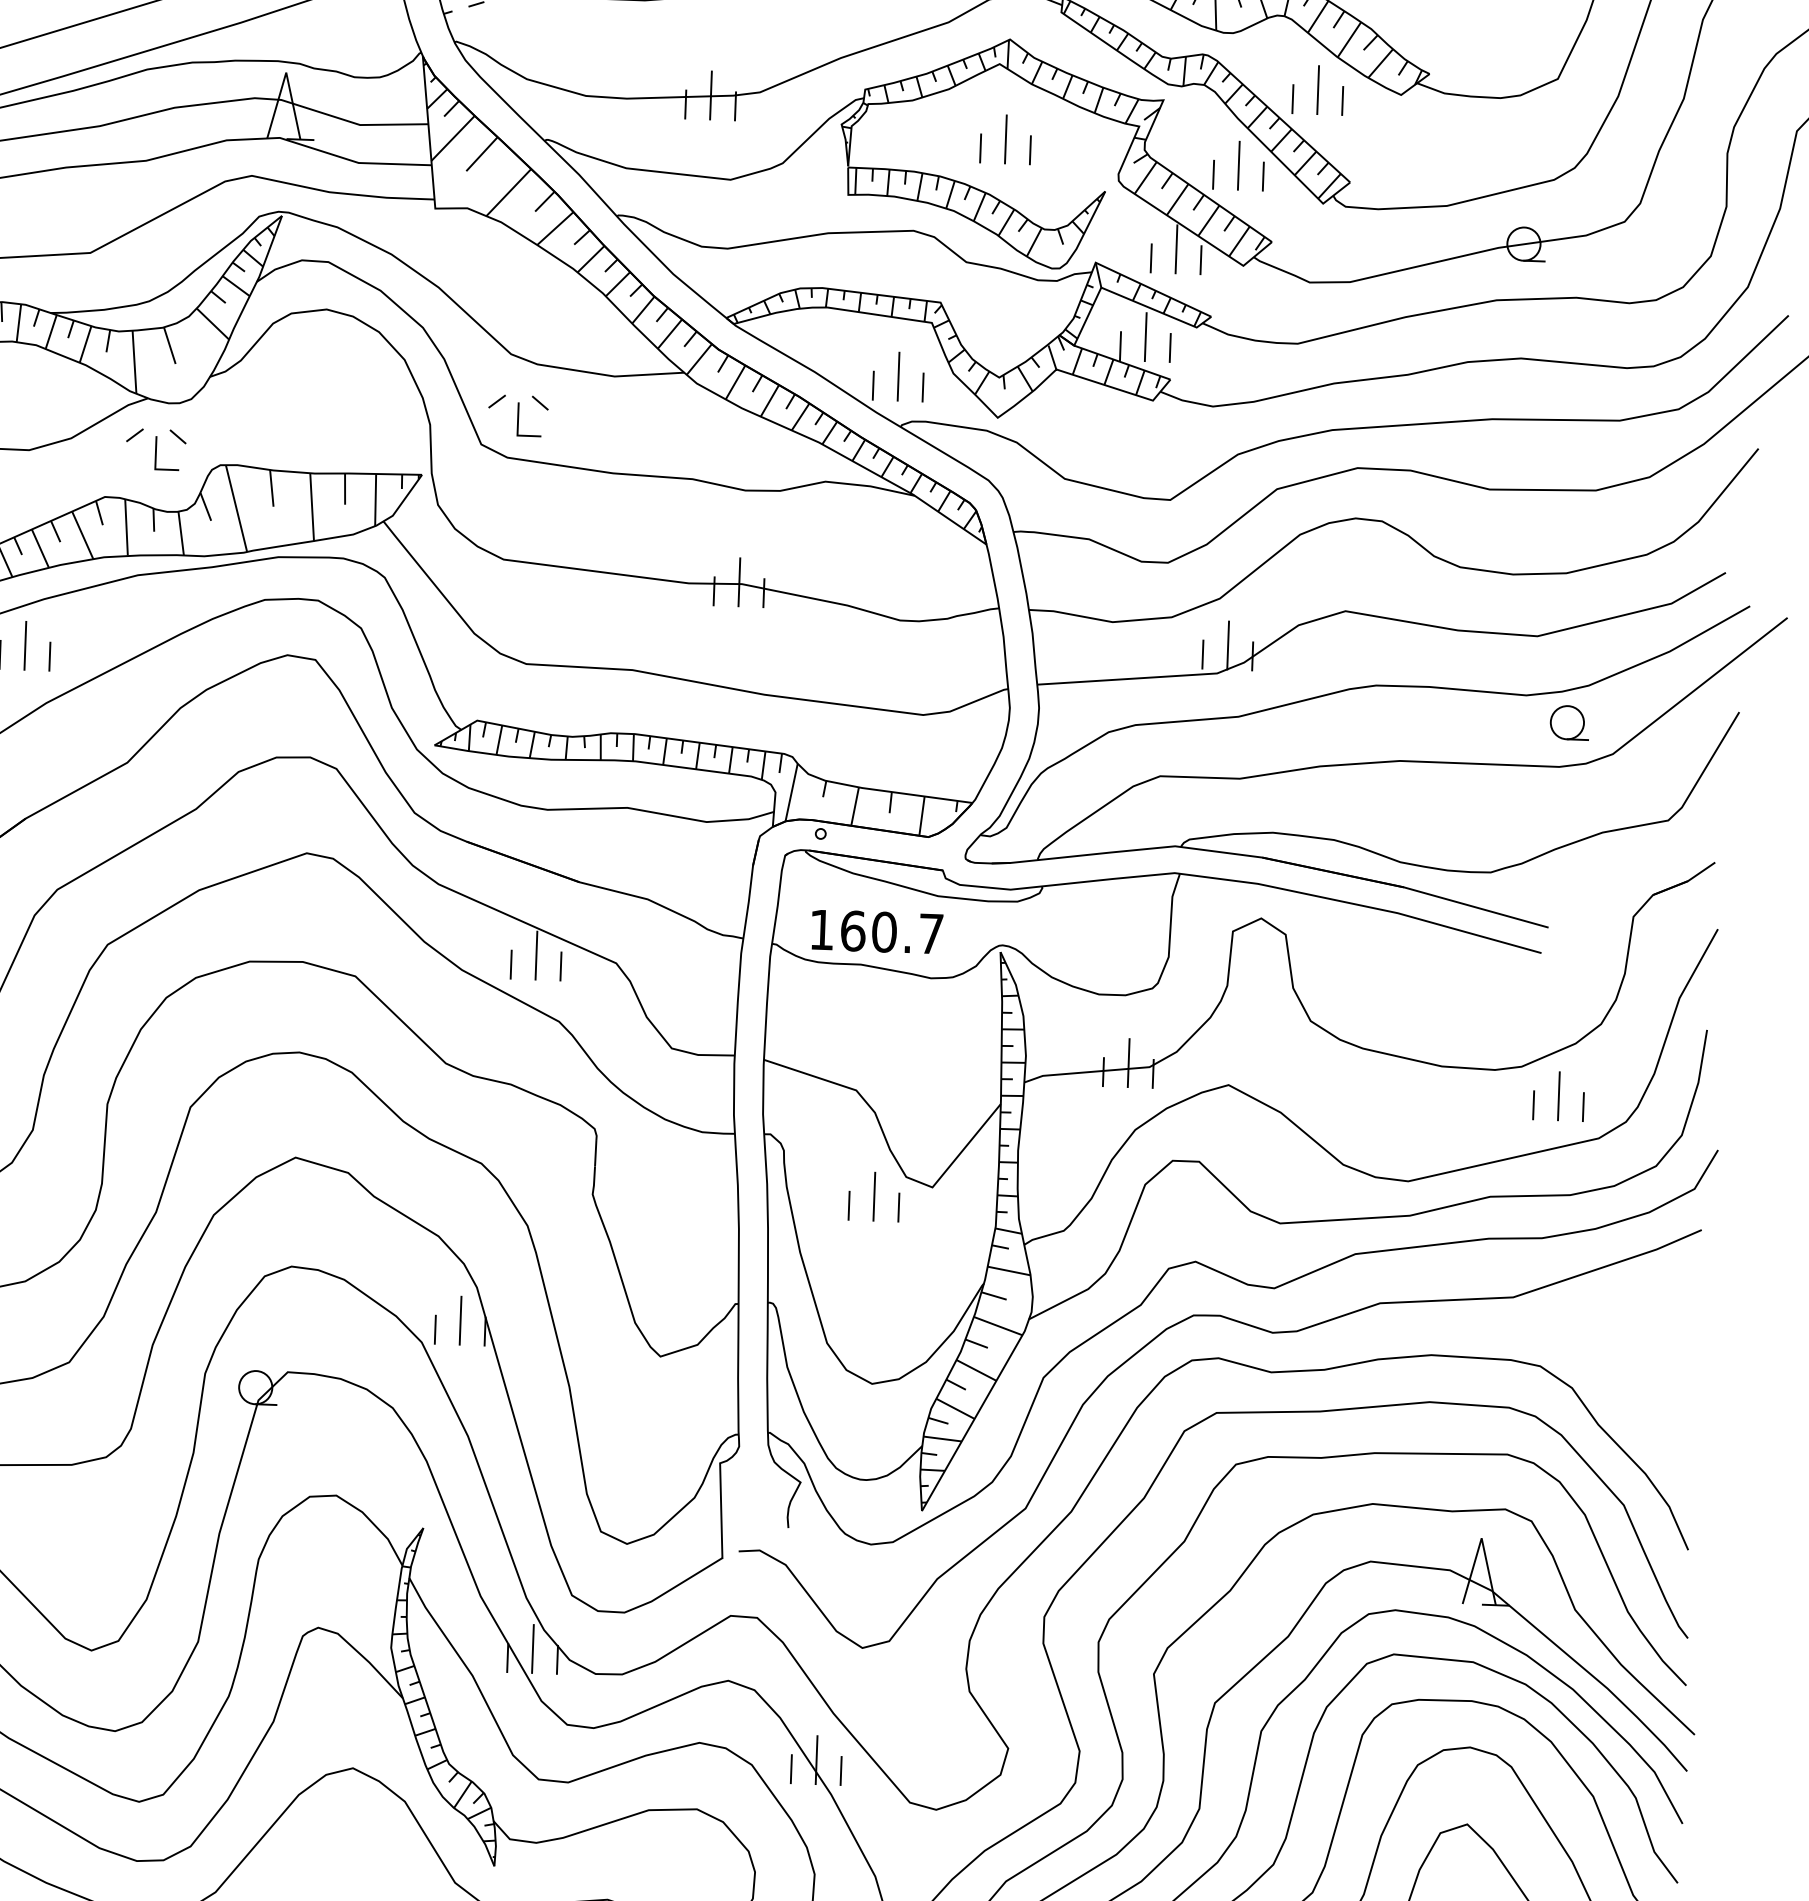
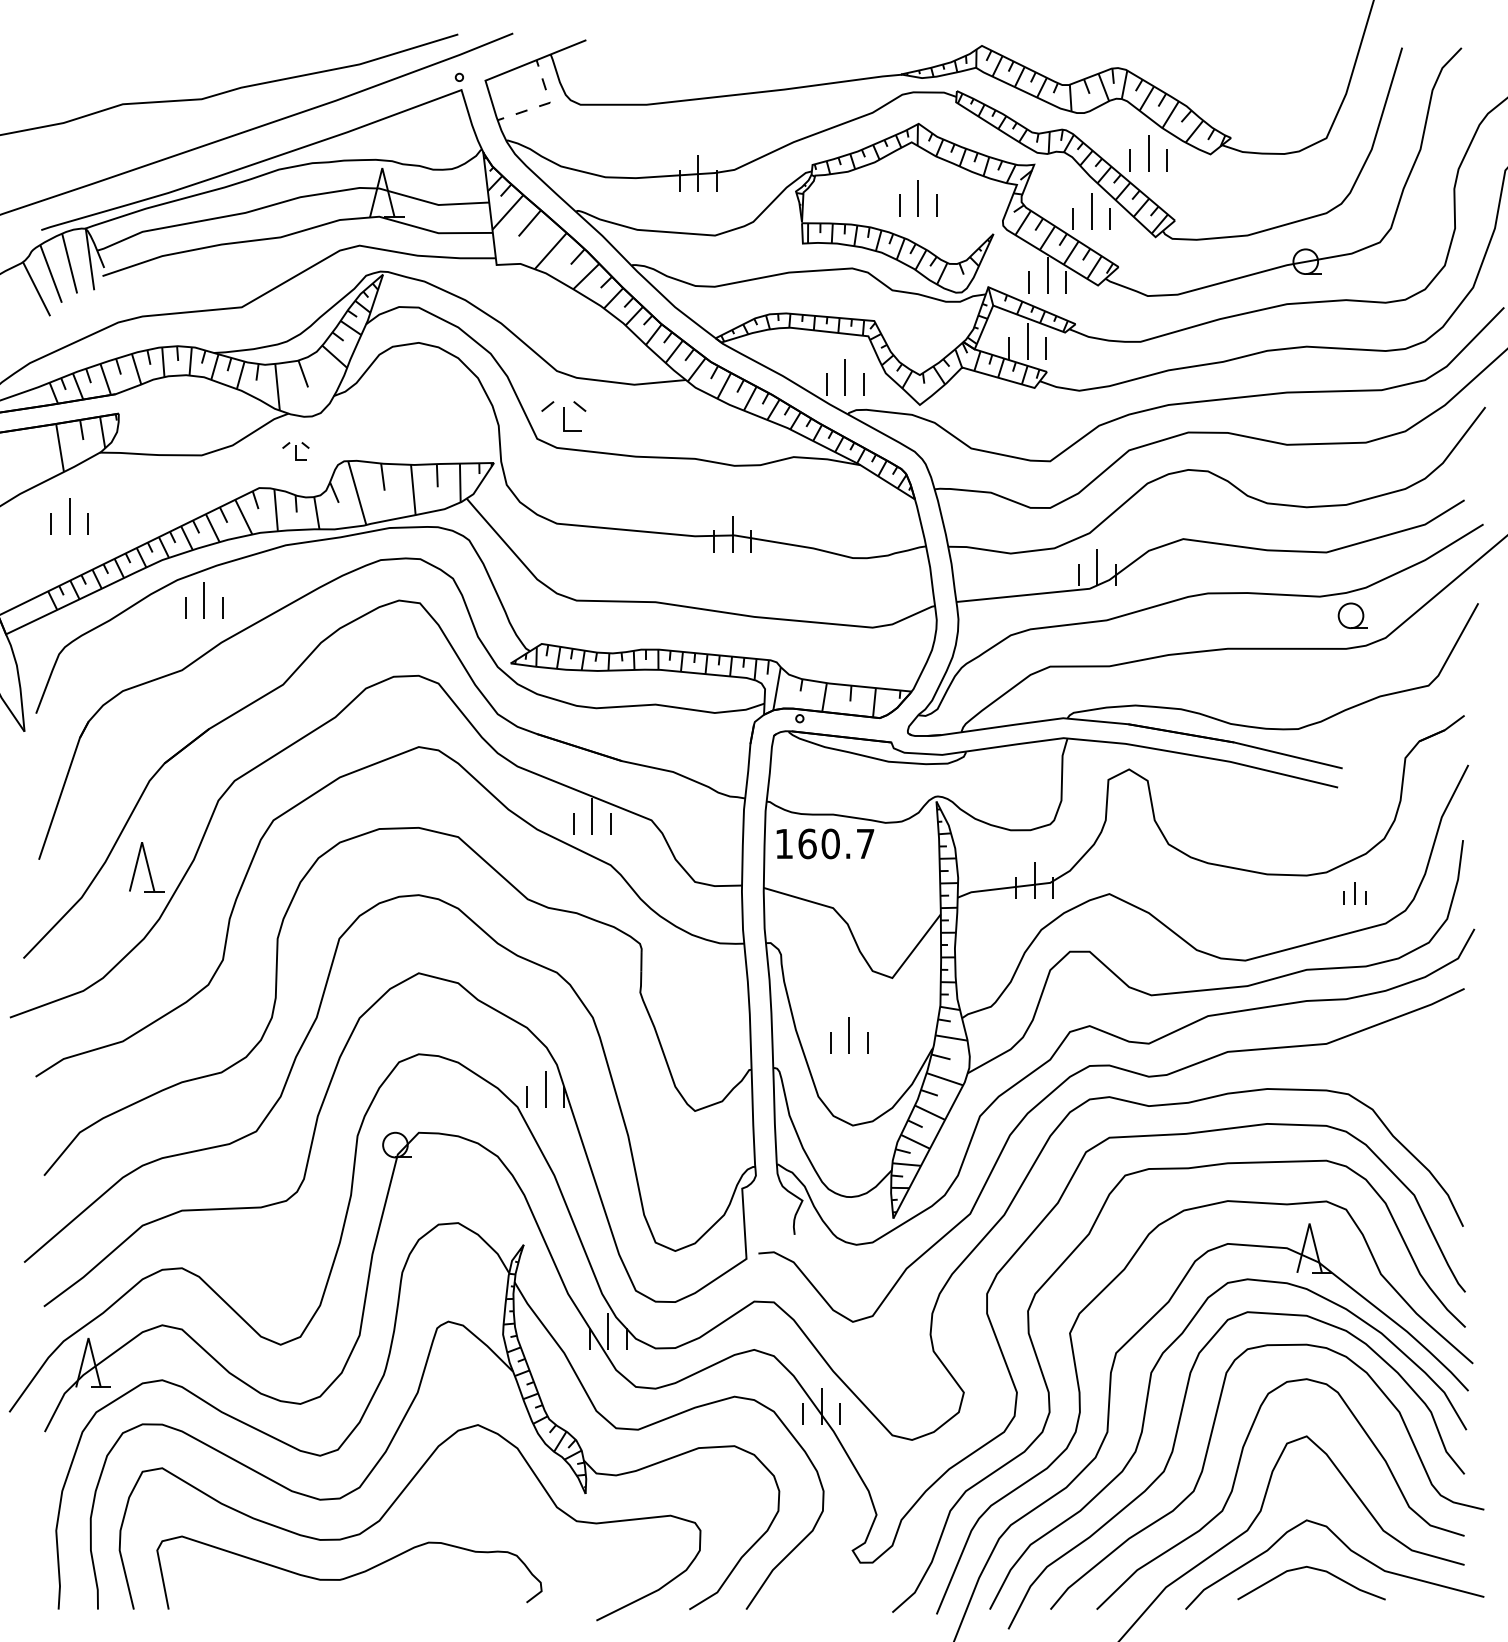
part: (155, 449) -> (295, 451), size x0.6
text: (877, 931) -> (825, 843), moved
part: (1558, 1096) -> (1354, 893), size x0.6
part: (874, 1196) -> (849, 1035), moved

